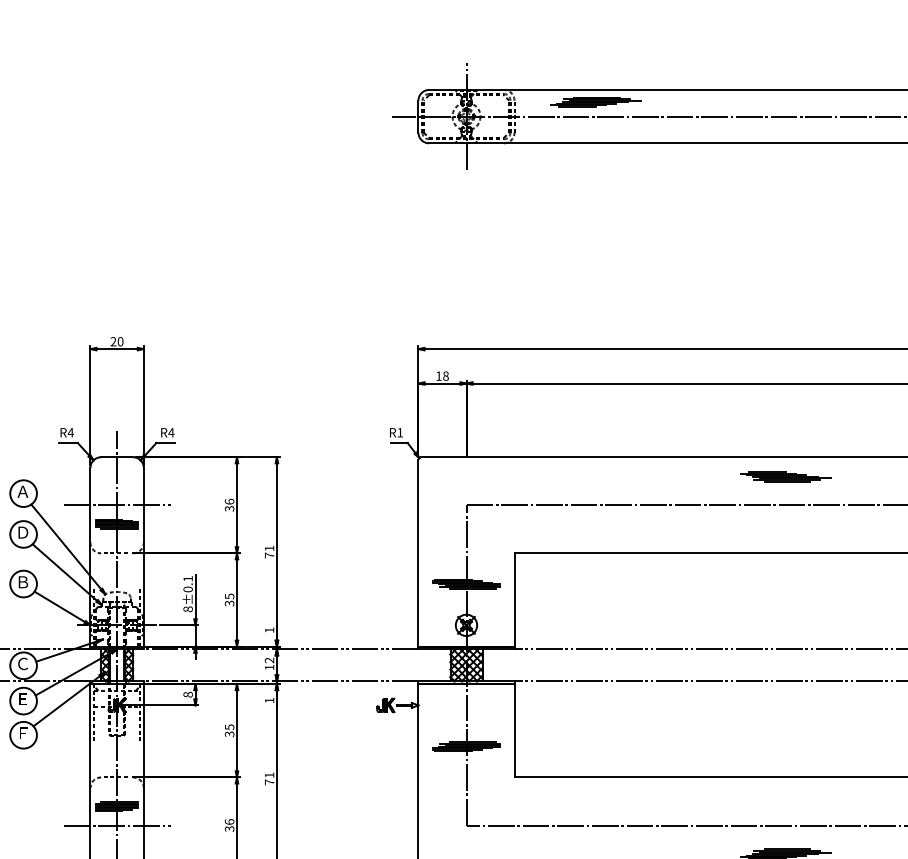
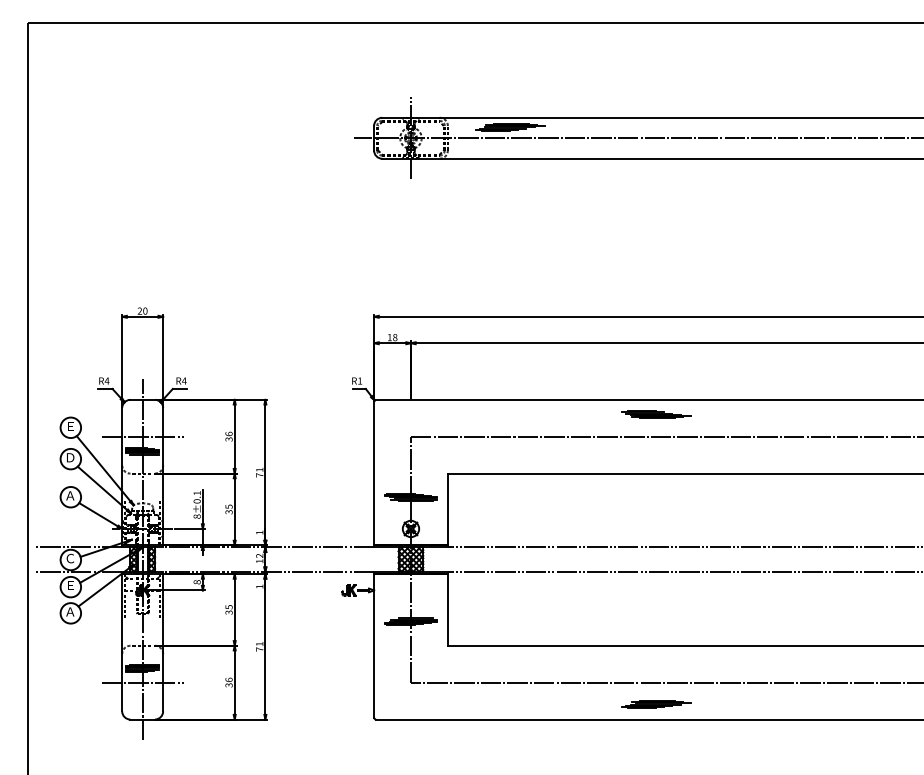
text: (23, 490) -> (70, 425), Ａ -> Ｅ
text: (23, 581) -> (70, 495), Ｂ -> Ａ
text: (23, 732) -> (70, 611), Ｆ -> Ａ

